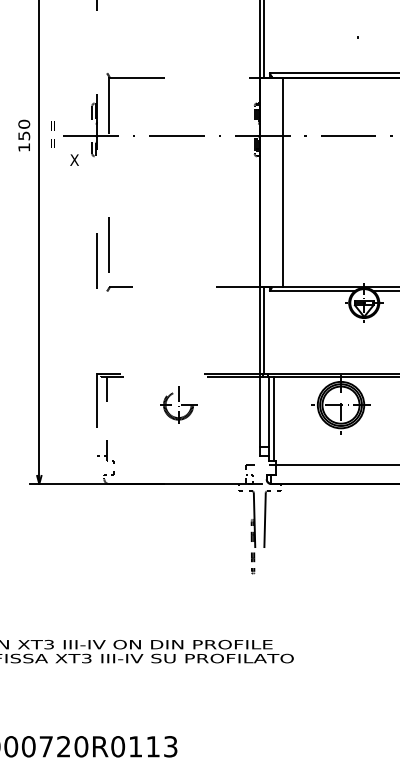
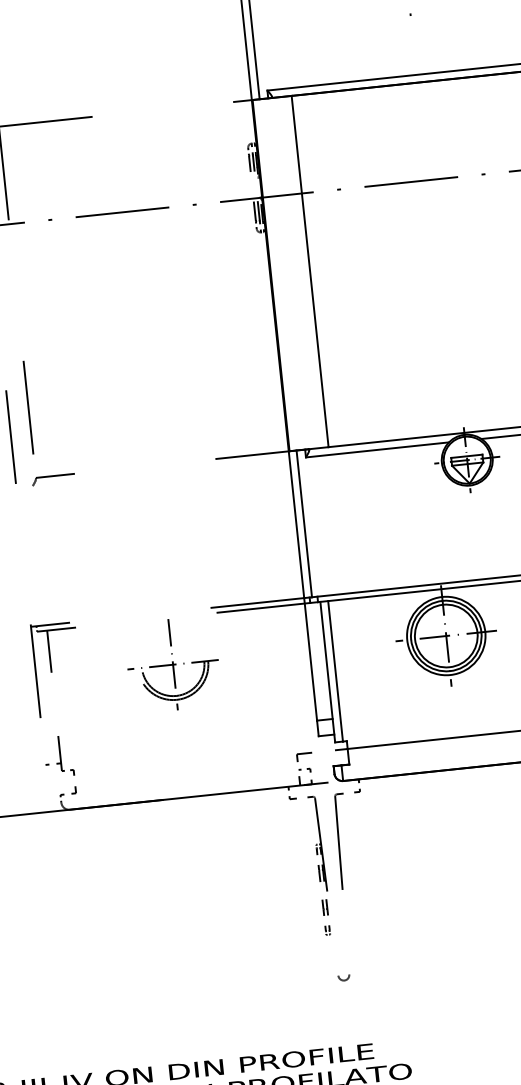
part: (178, 404) -> (172, 663), size x1.43
arc: (259, 600) -> (343, 979), added

